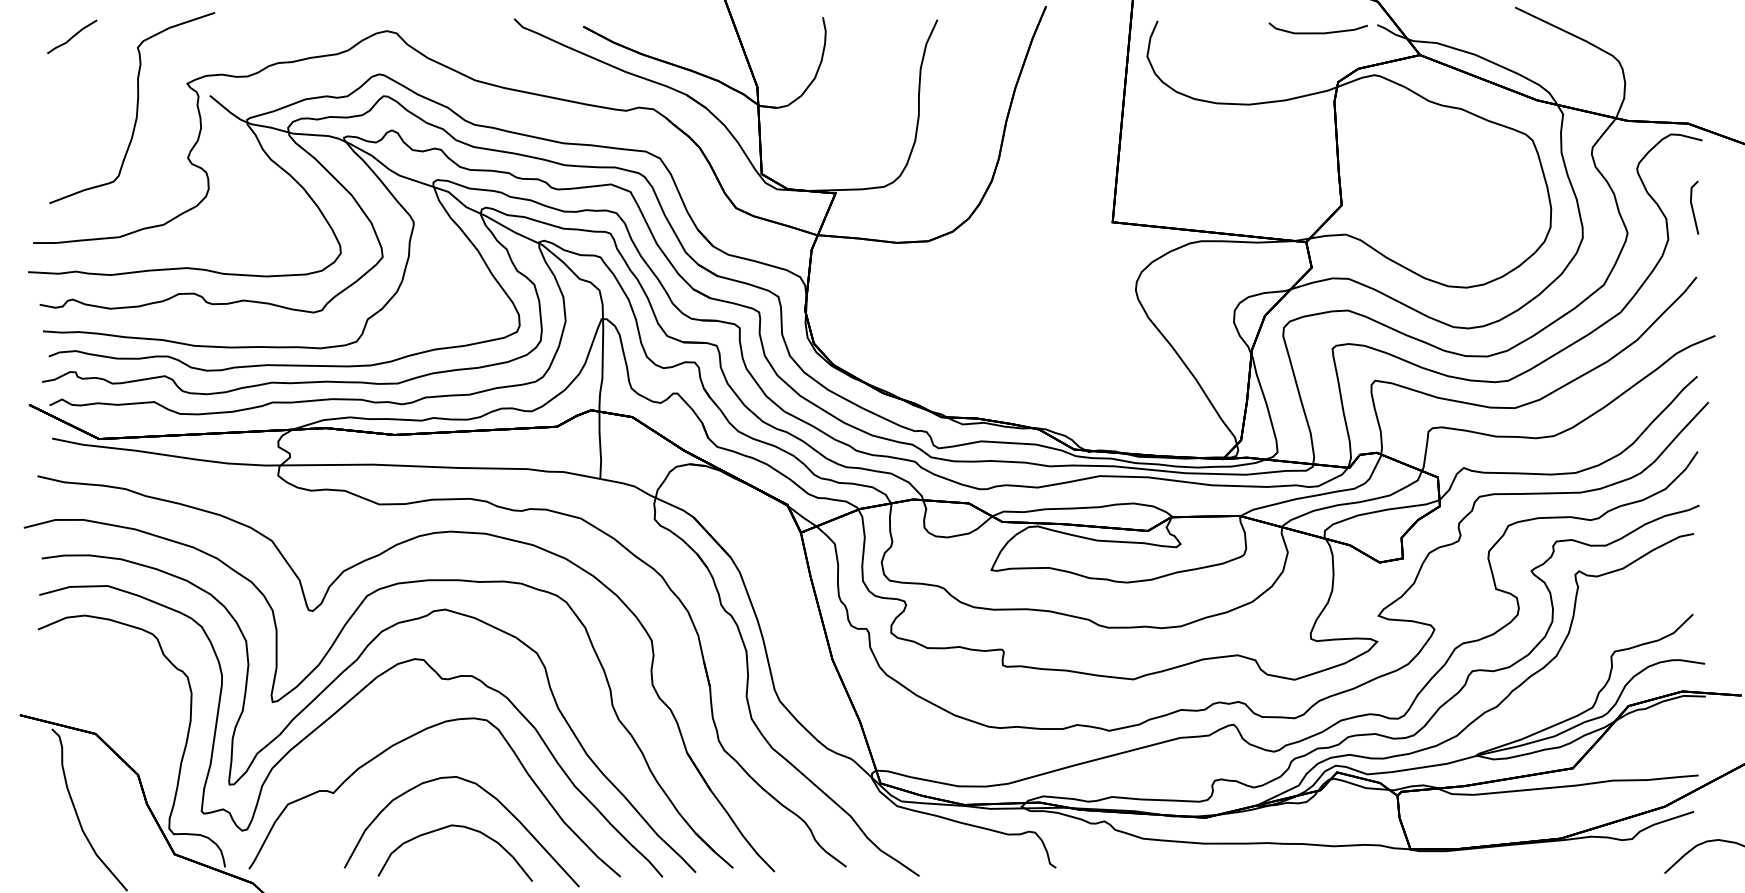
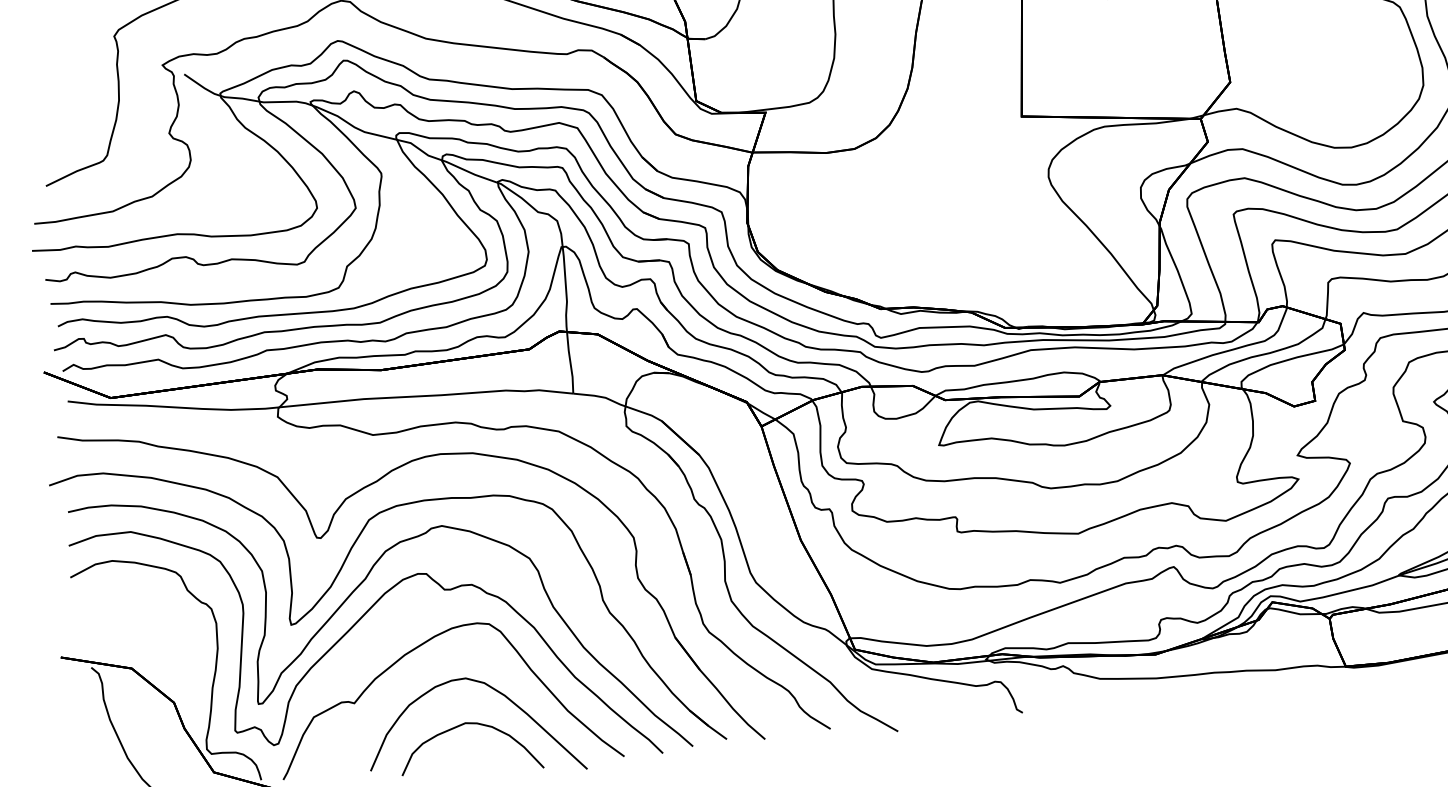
curve: (72, 36) -> (53, 31), removed

